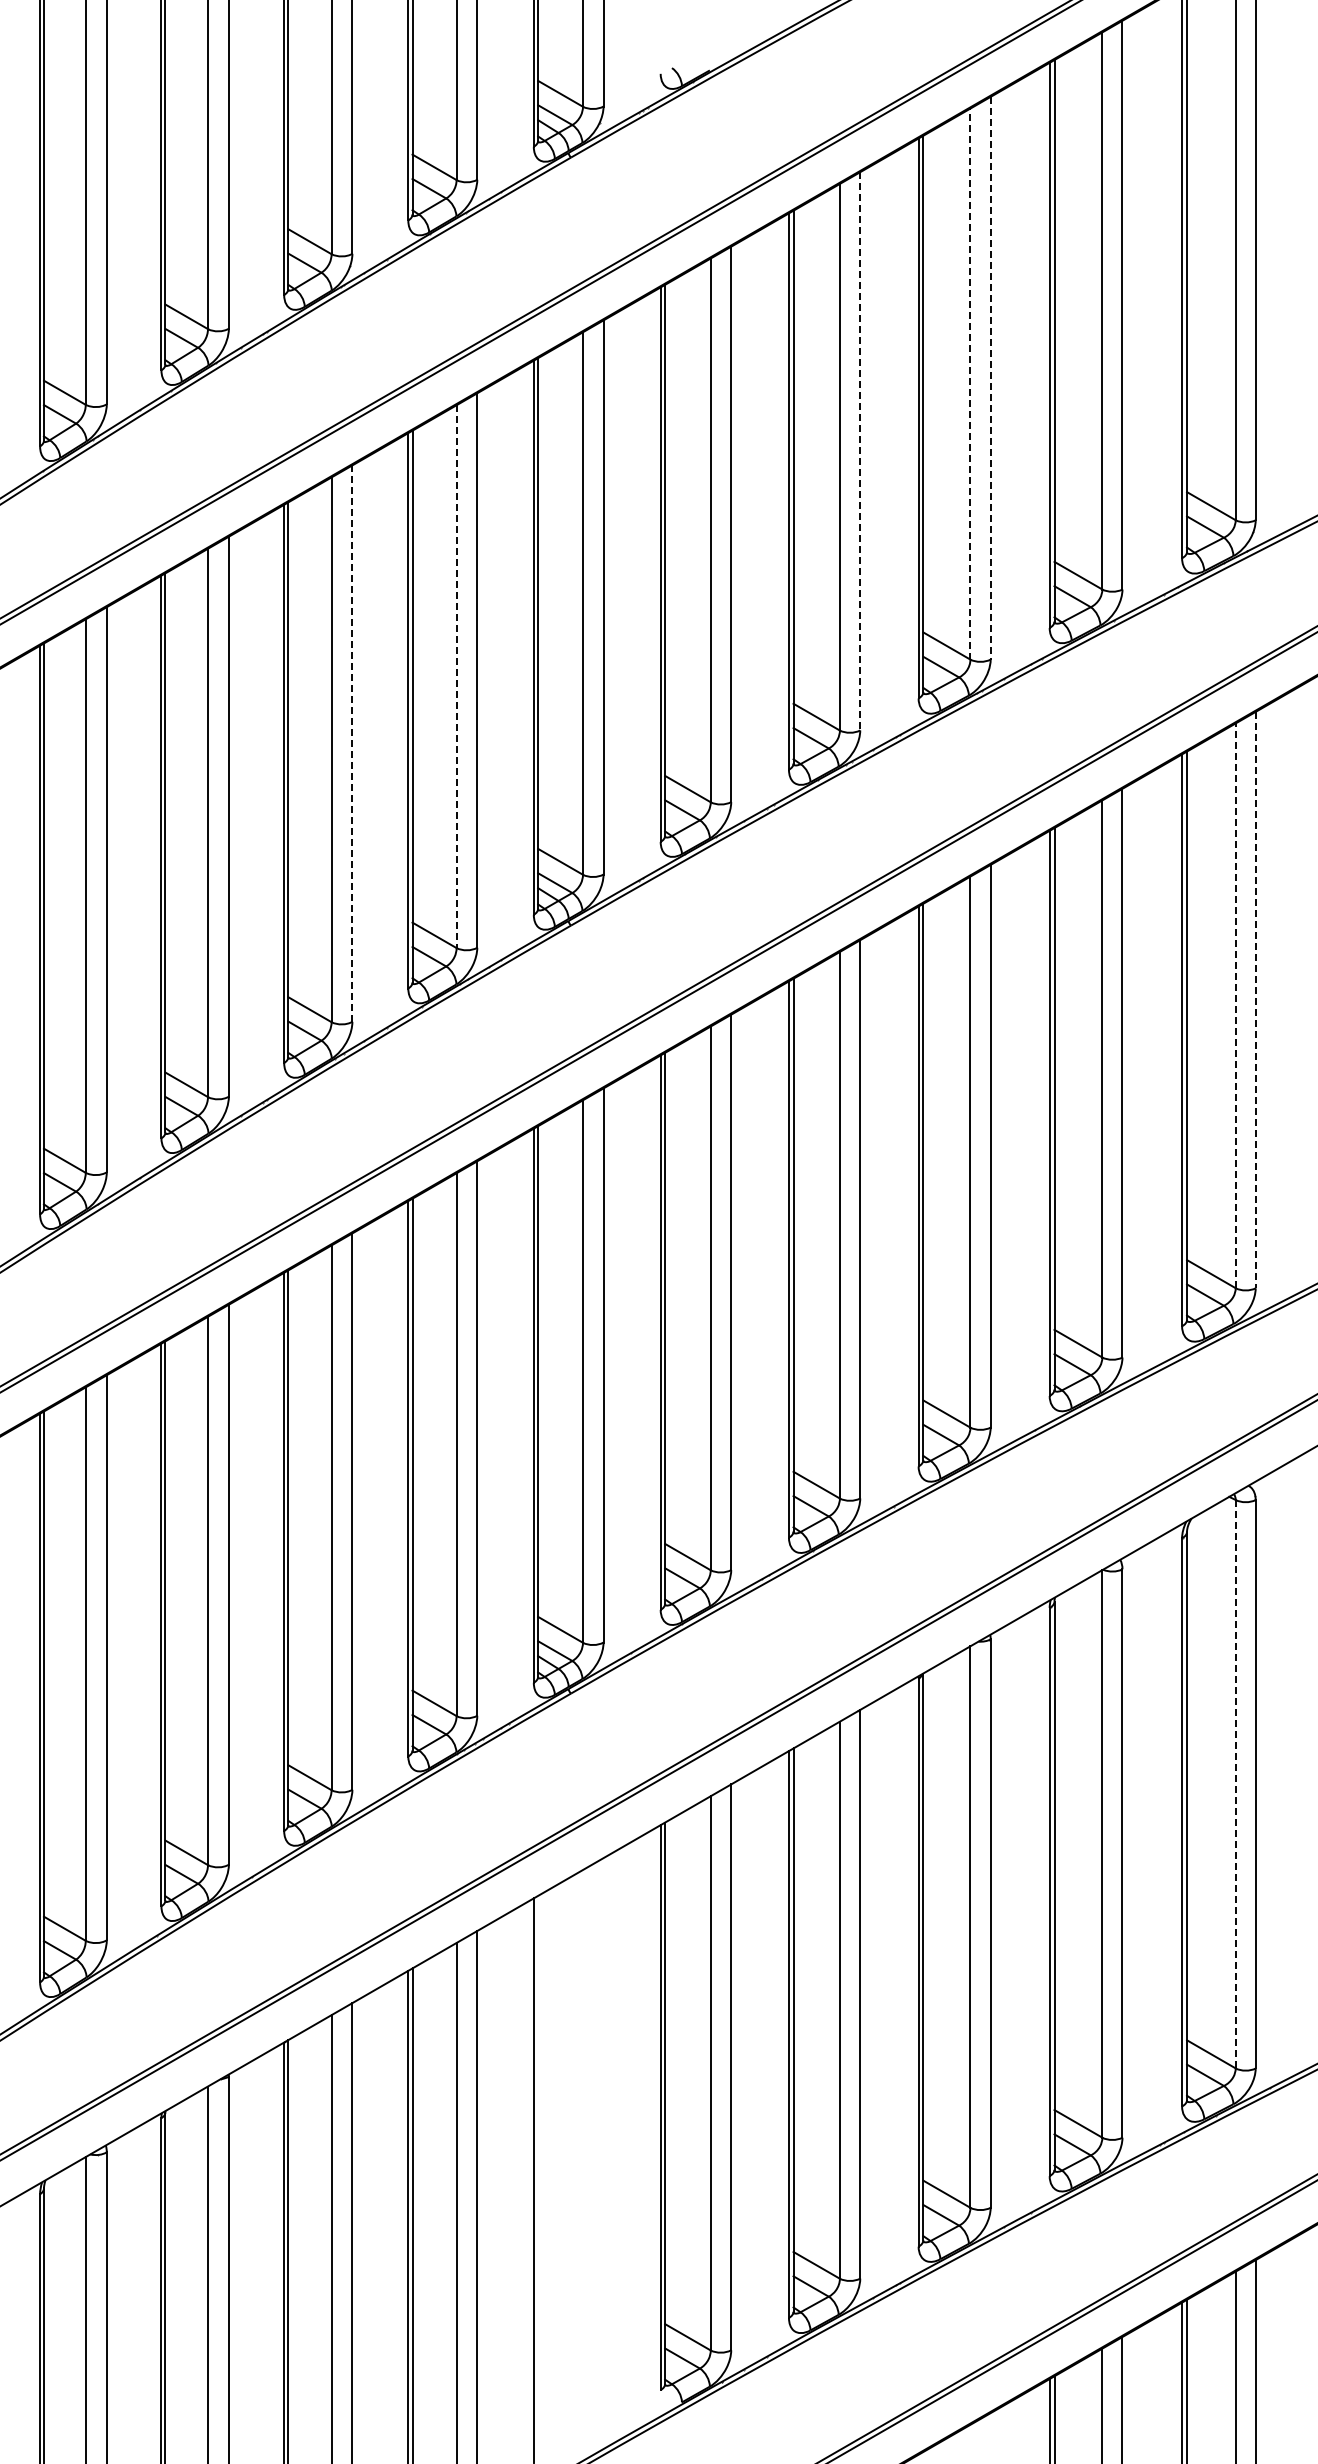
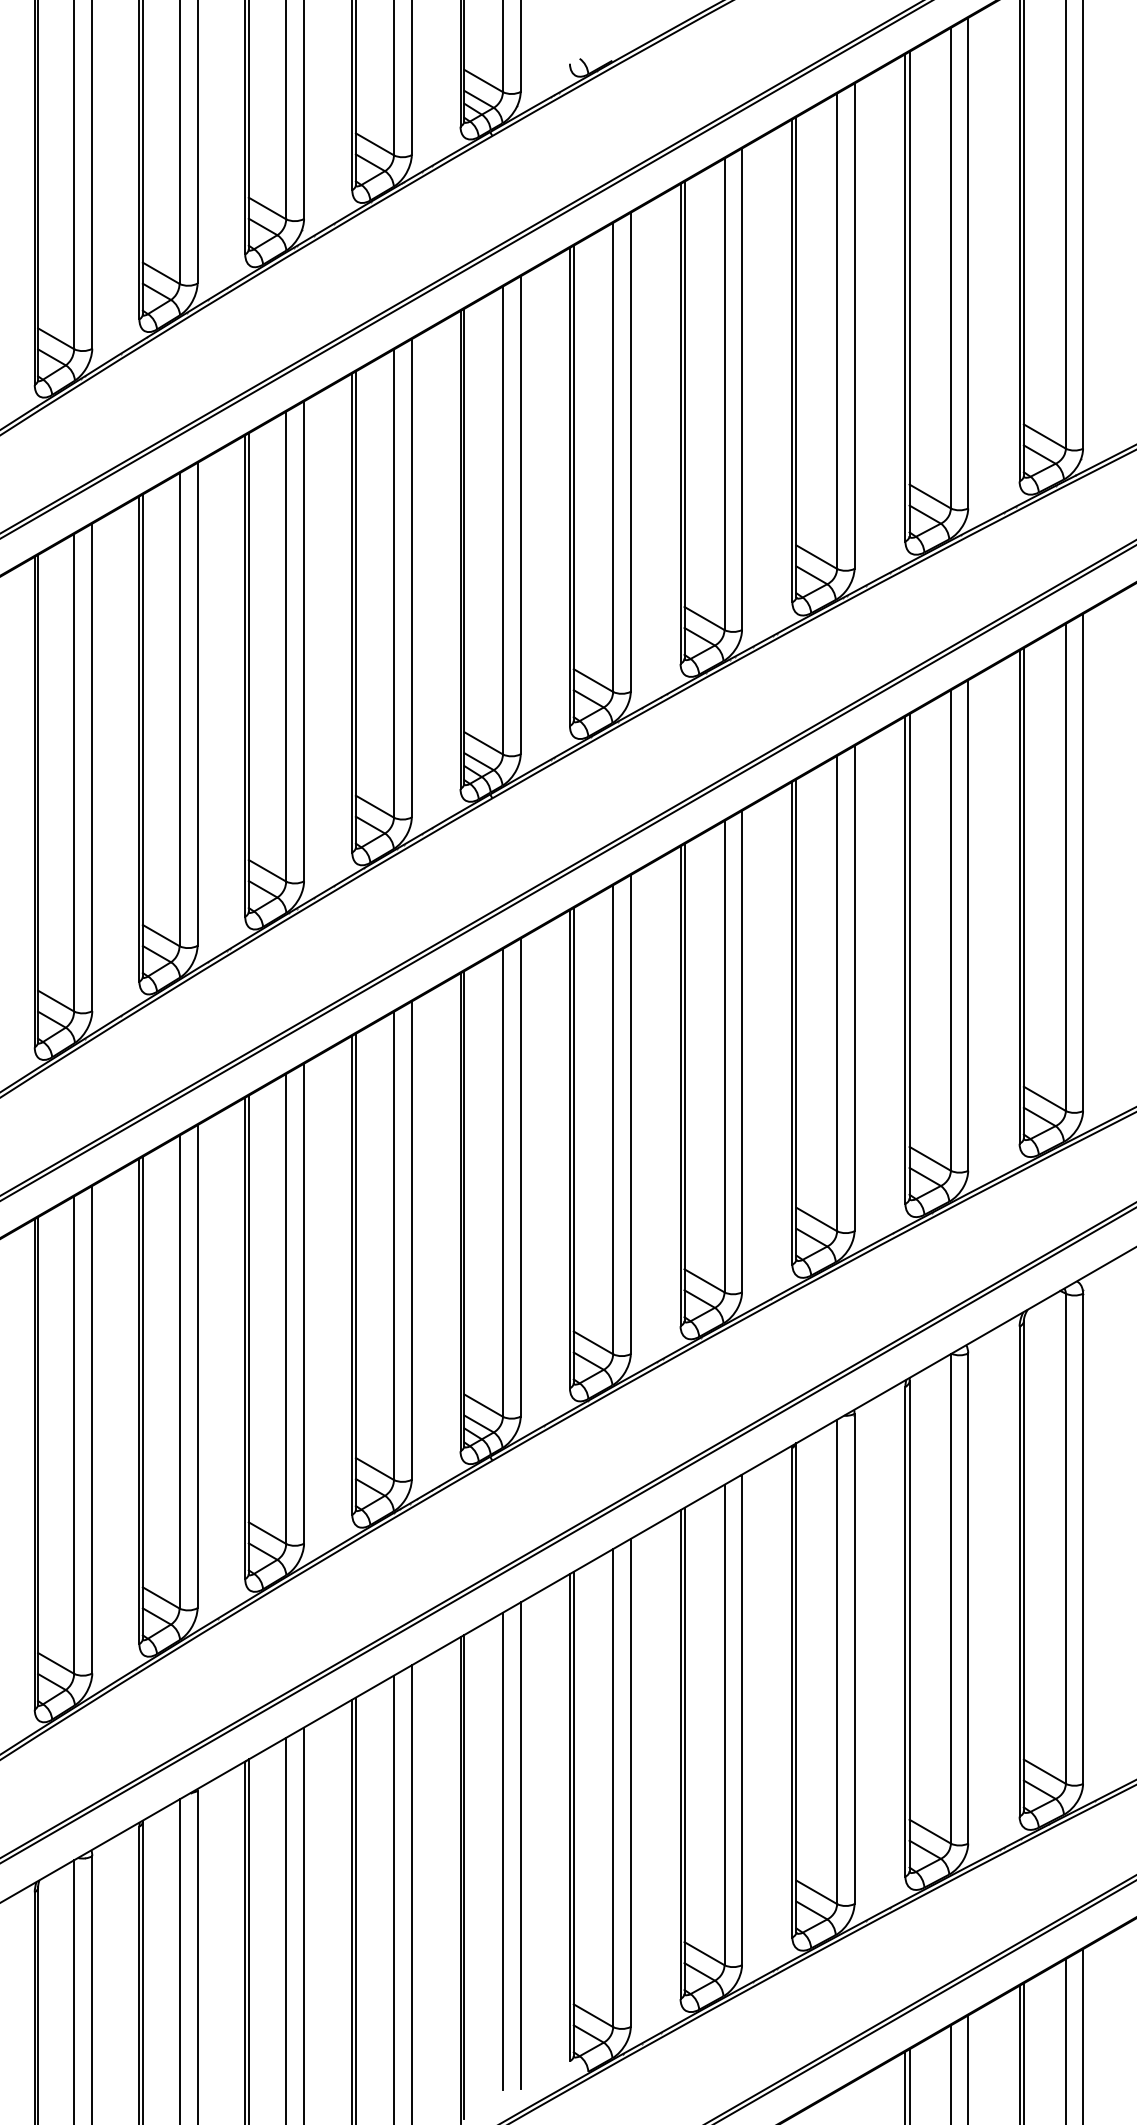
line: (990, 378) -> (854, 326), dashed -> solid
line: (970, 384) -> (837, 331), dashed -> solid
line: (860, 451) -> (742, 389), dashed -> solid
line: (456, 677) -> (393, 584), dashed -> solid
line: (352, 743) -> (304, 641), dashed -> solid
line: (1255, 1000) -> (1082, 862), dashed -> solid
line: (1235, 1005) -> (1065, 867), dashed -> solid
line: (1235, 1783) -> (1065, 1538), dashed -> solid
line: (603, 2140) -> (520, 1845), added
line: (582, 2146) -> (502, 1851), added
line: (538, 2175) -> (464, 1876), added

